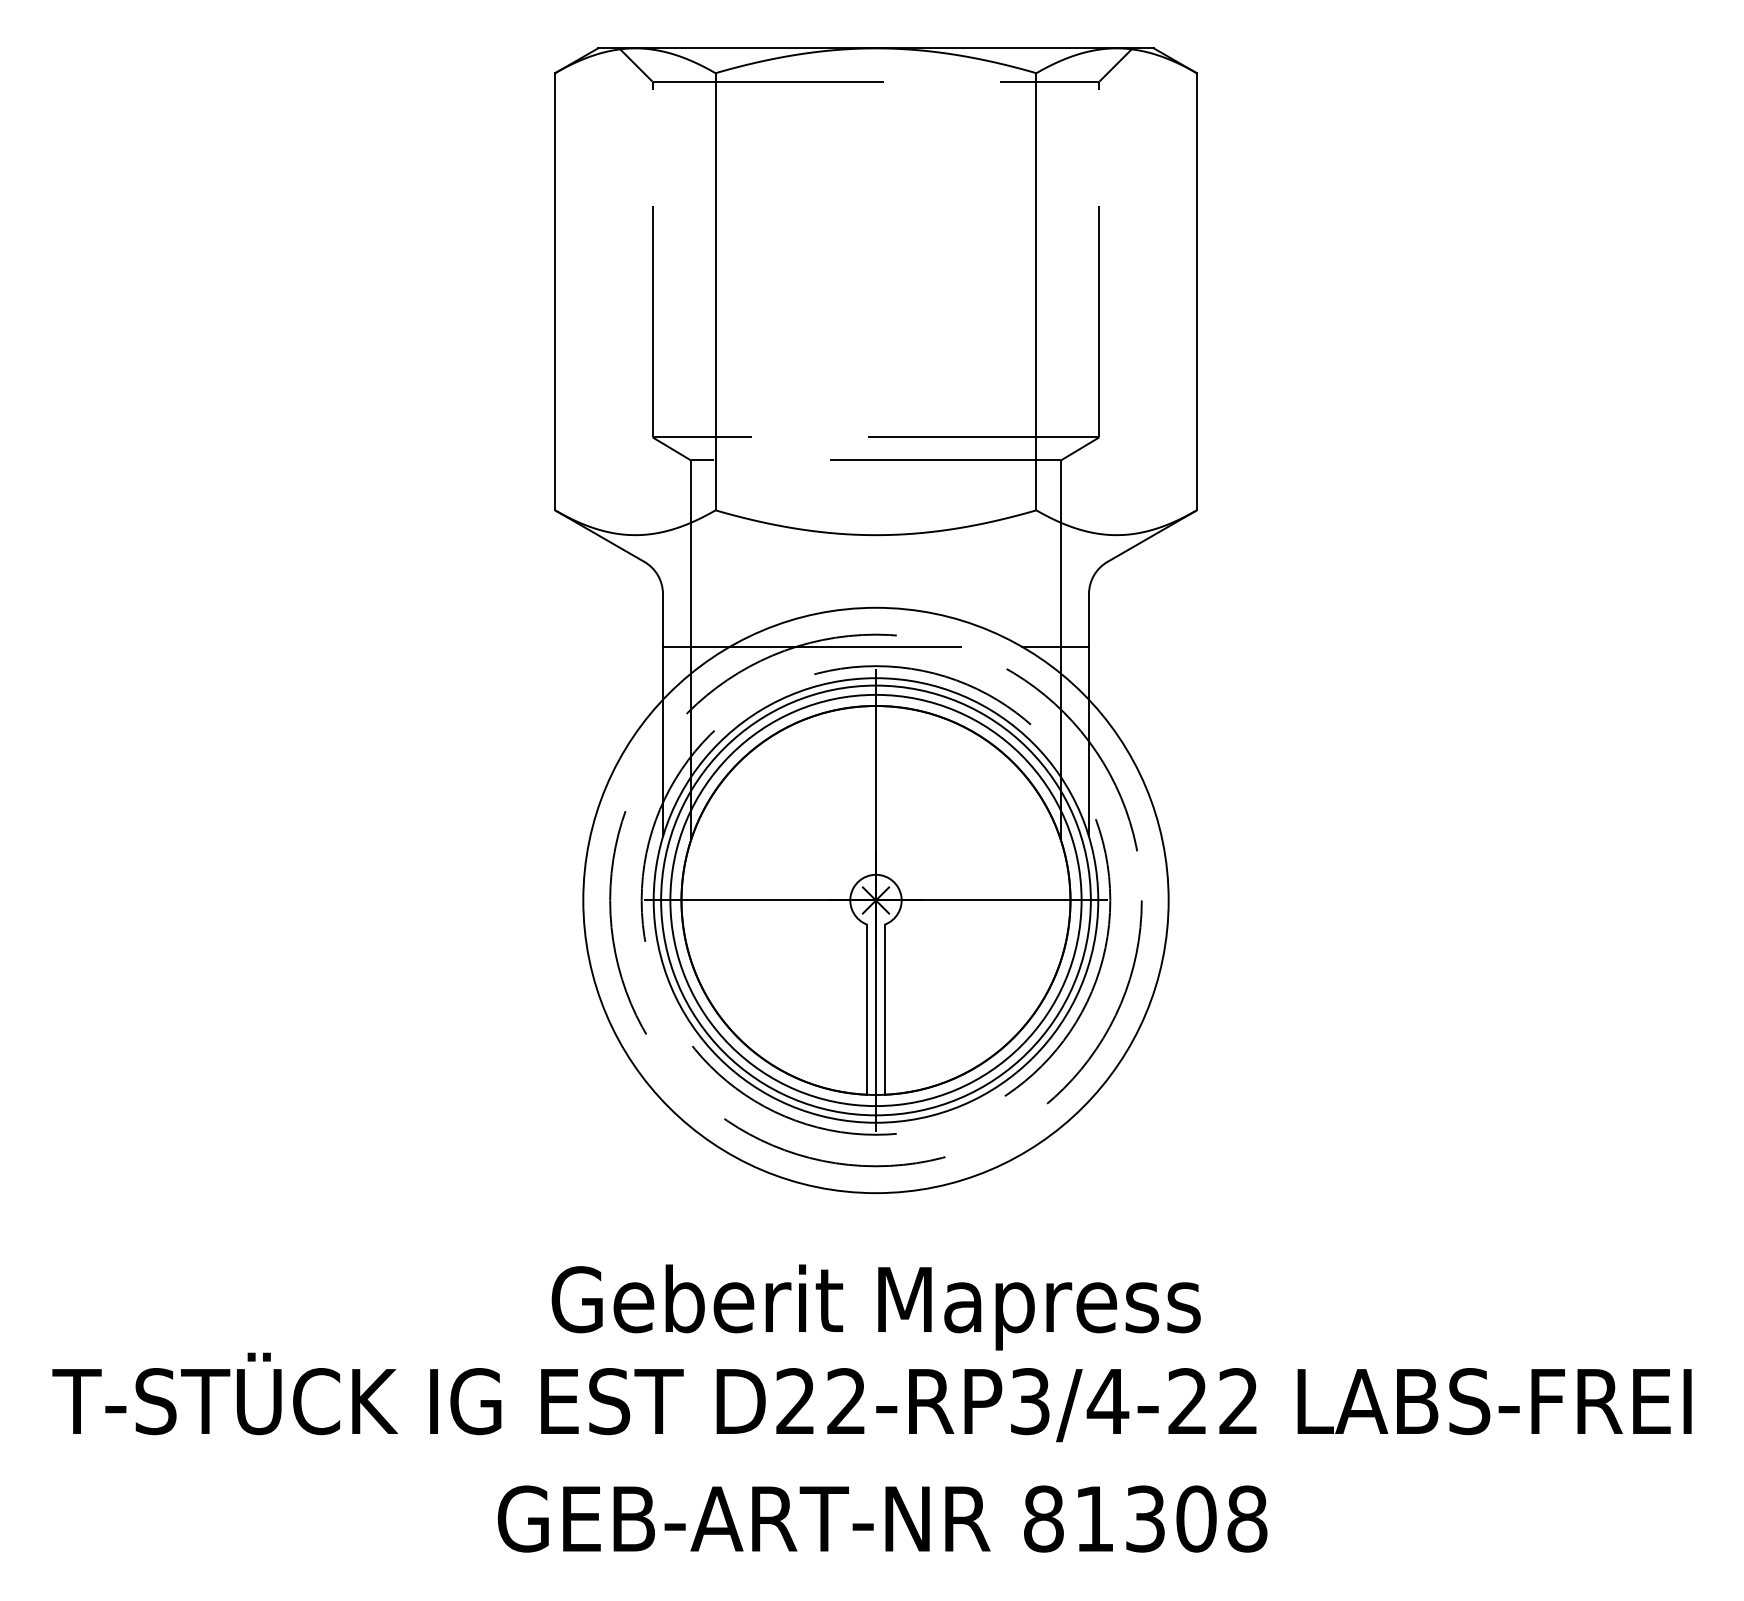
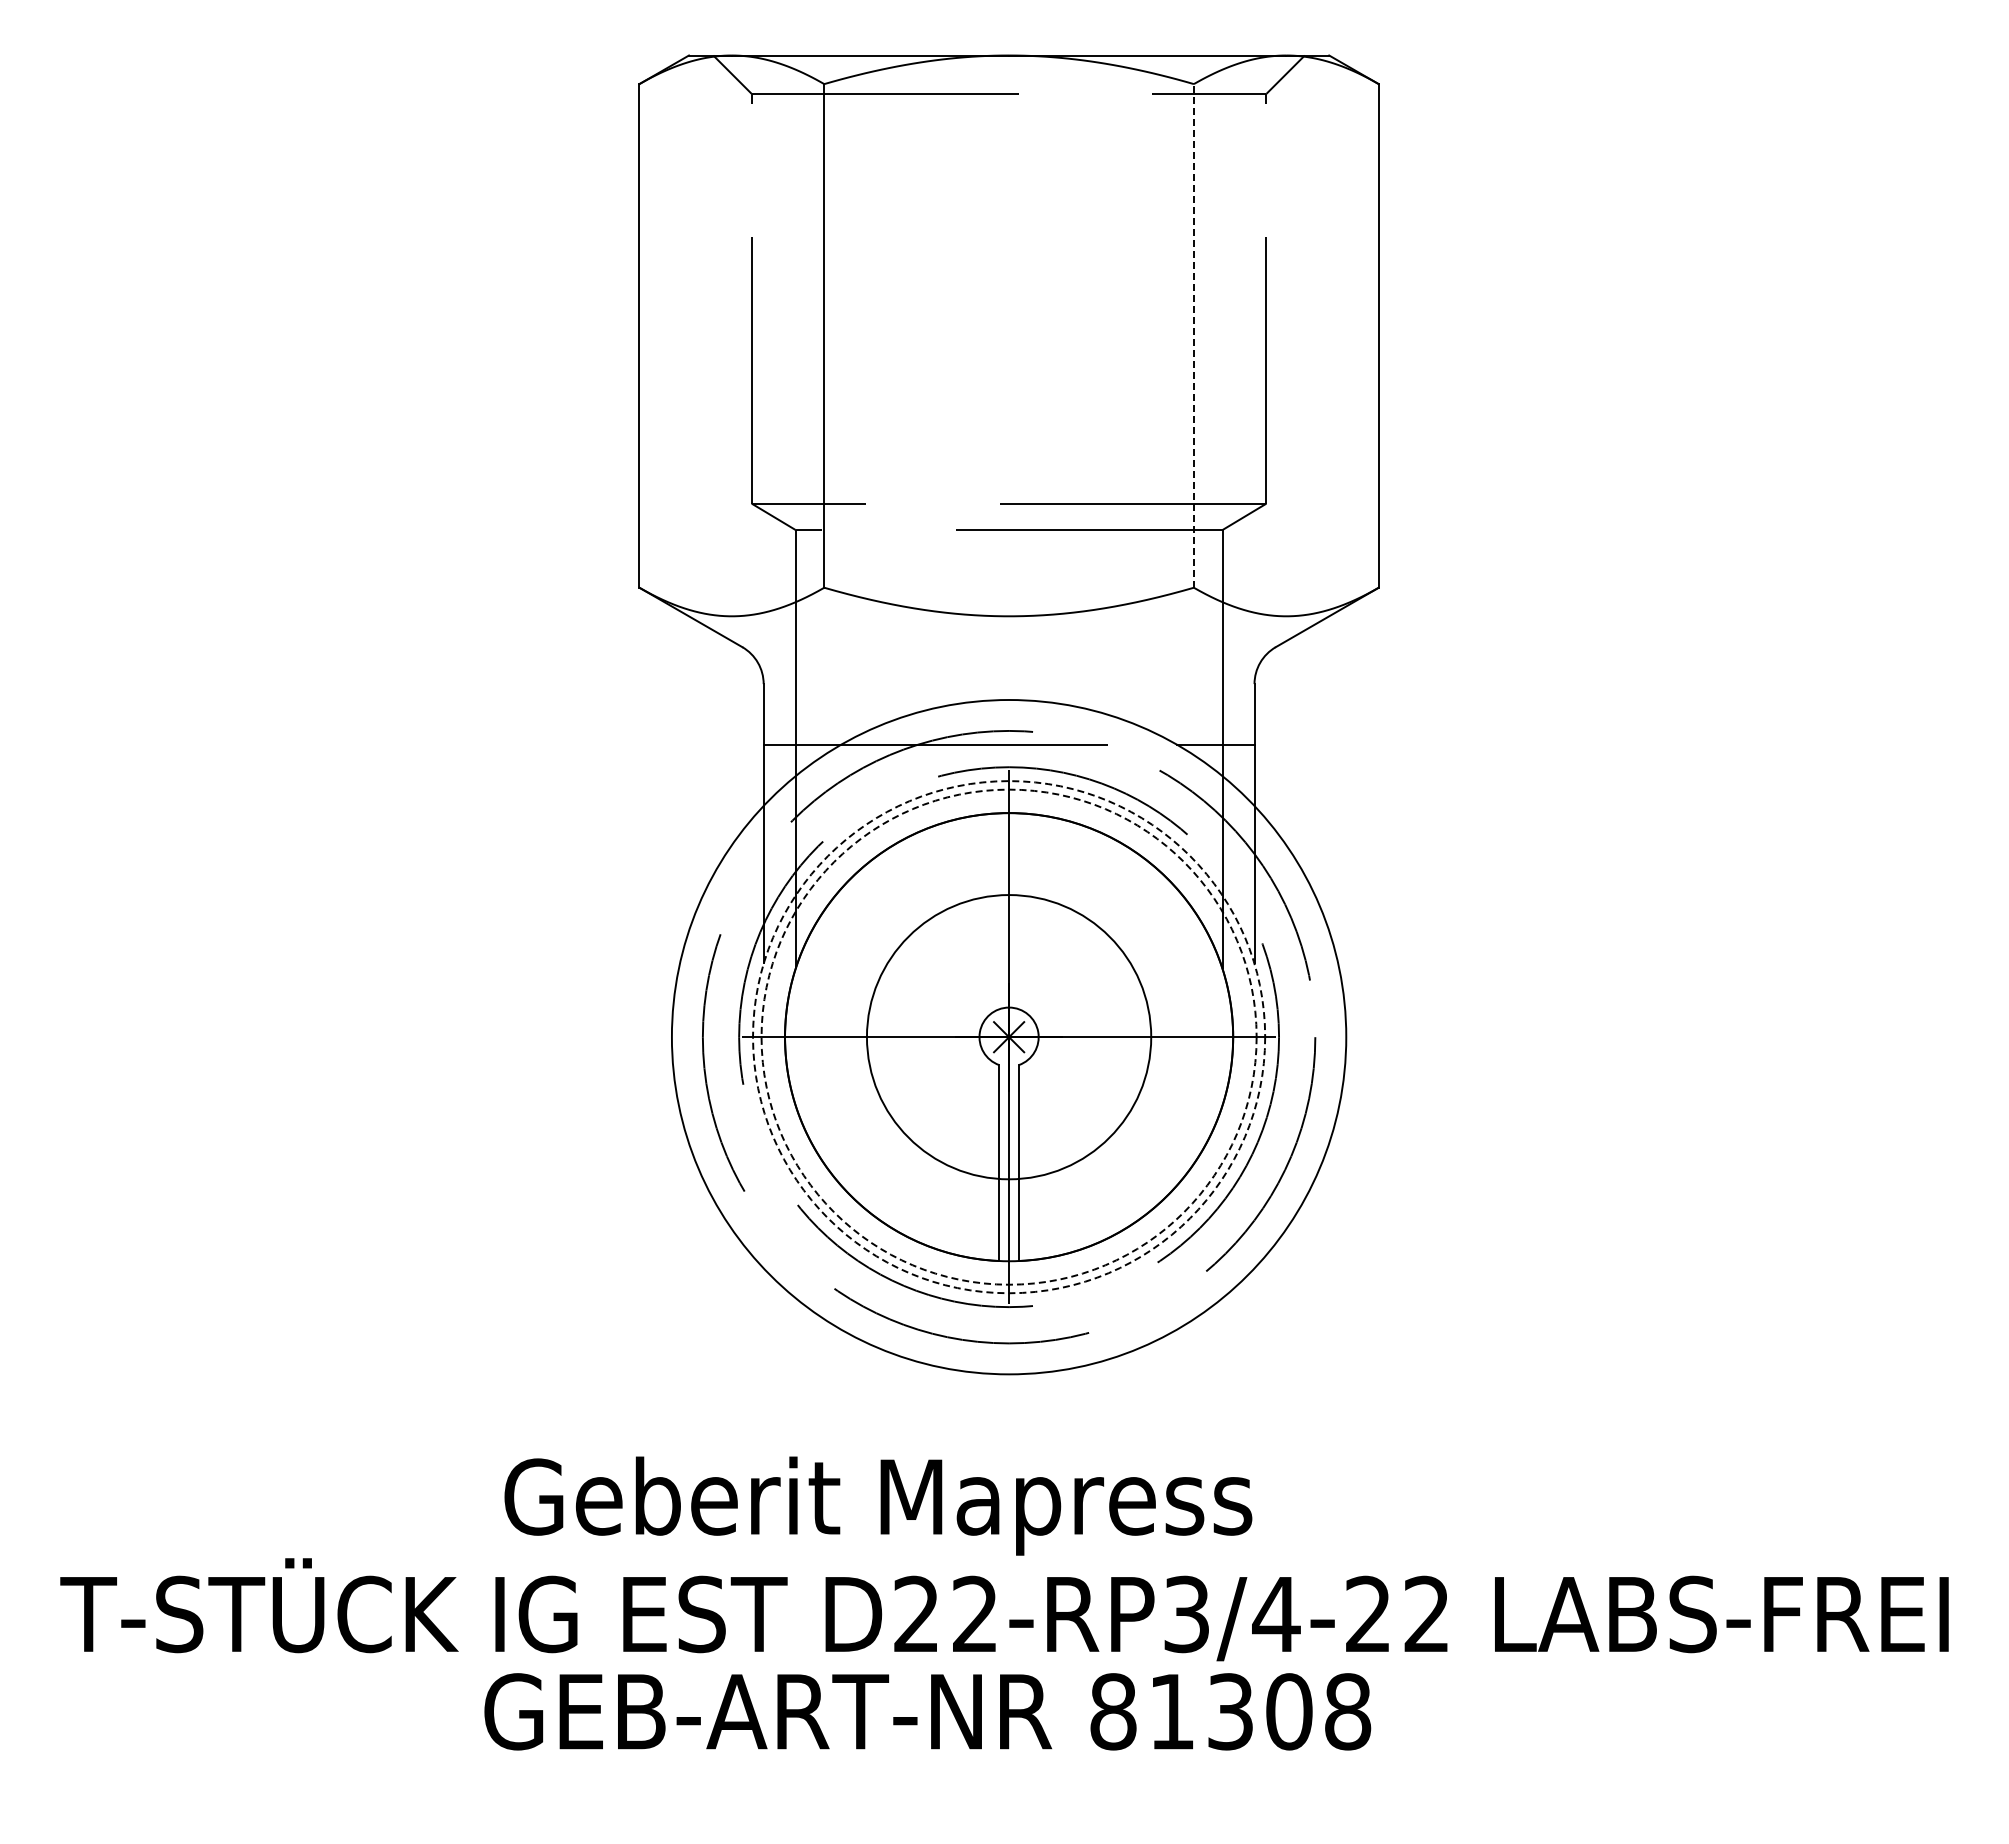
line: (1036, 291) -> (1193, 335), solid -> dashed
circle: (875, 899) -> (1008, 1036), solid -> dashed
circle: (875, 900) -> (1008, 1037), size x0.6
circle: (876, 900) -> (1009, 1037), solid -> dashed
text: (876, 1306) -> (878, 1505), moved
text: (882, 1518) -> (927, 1711), moved

